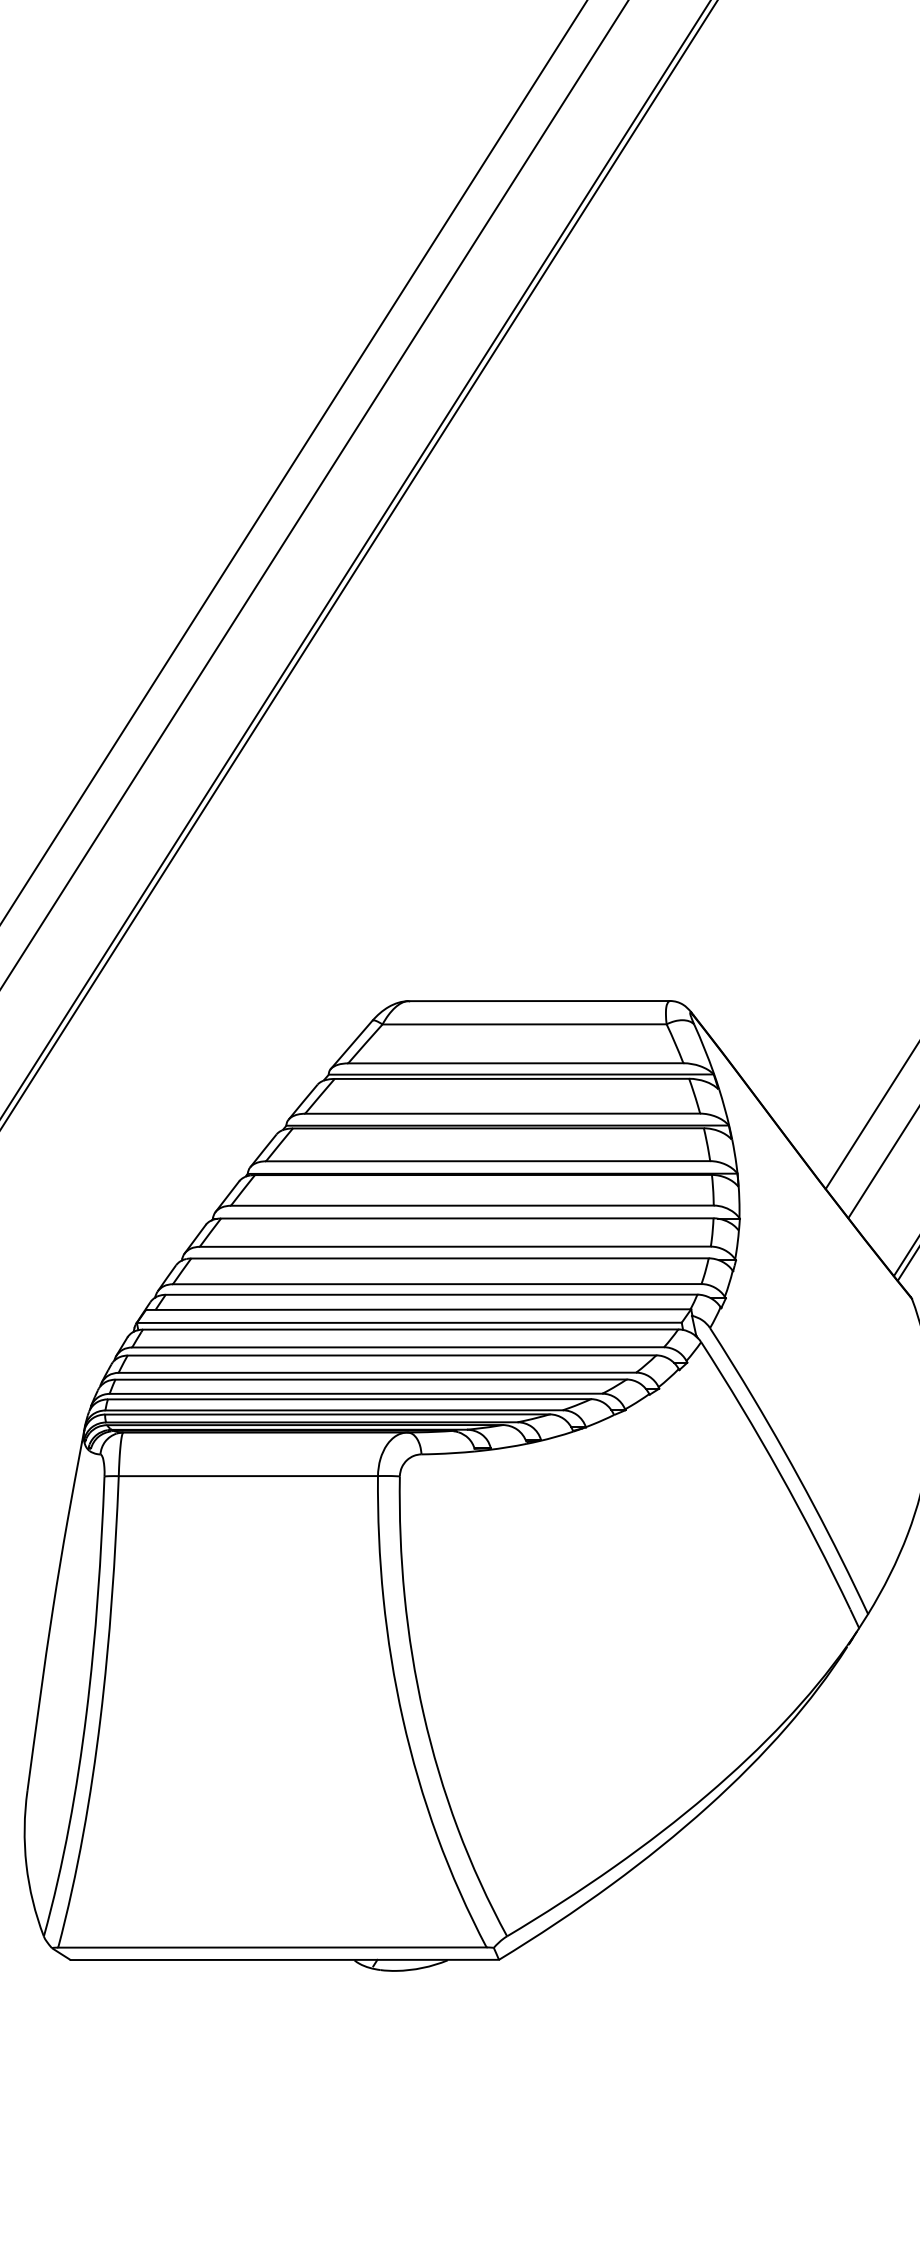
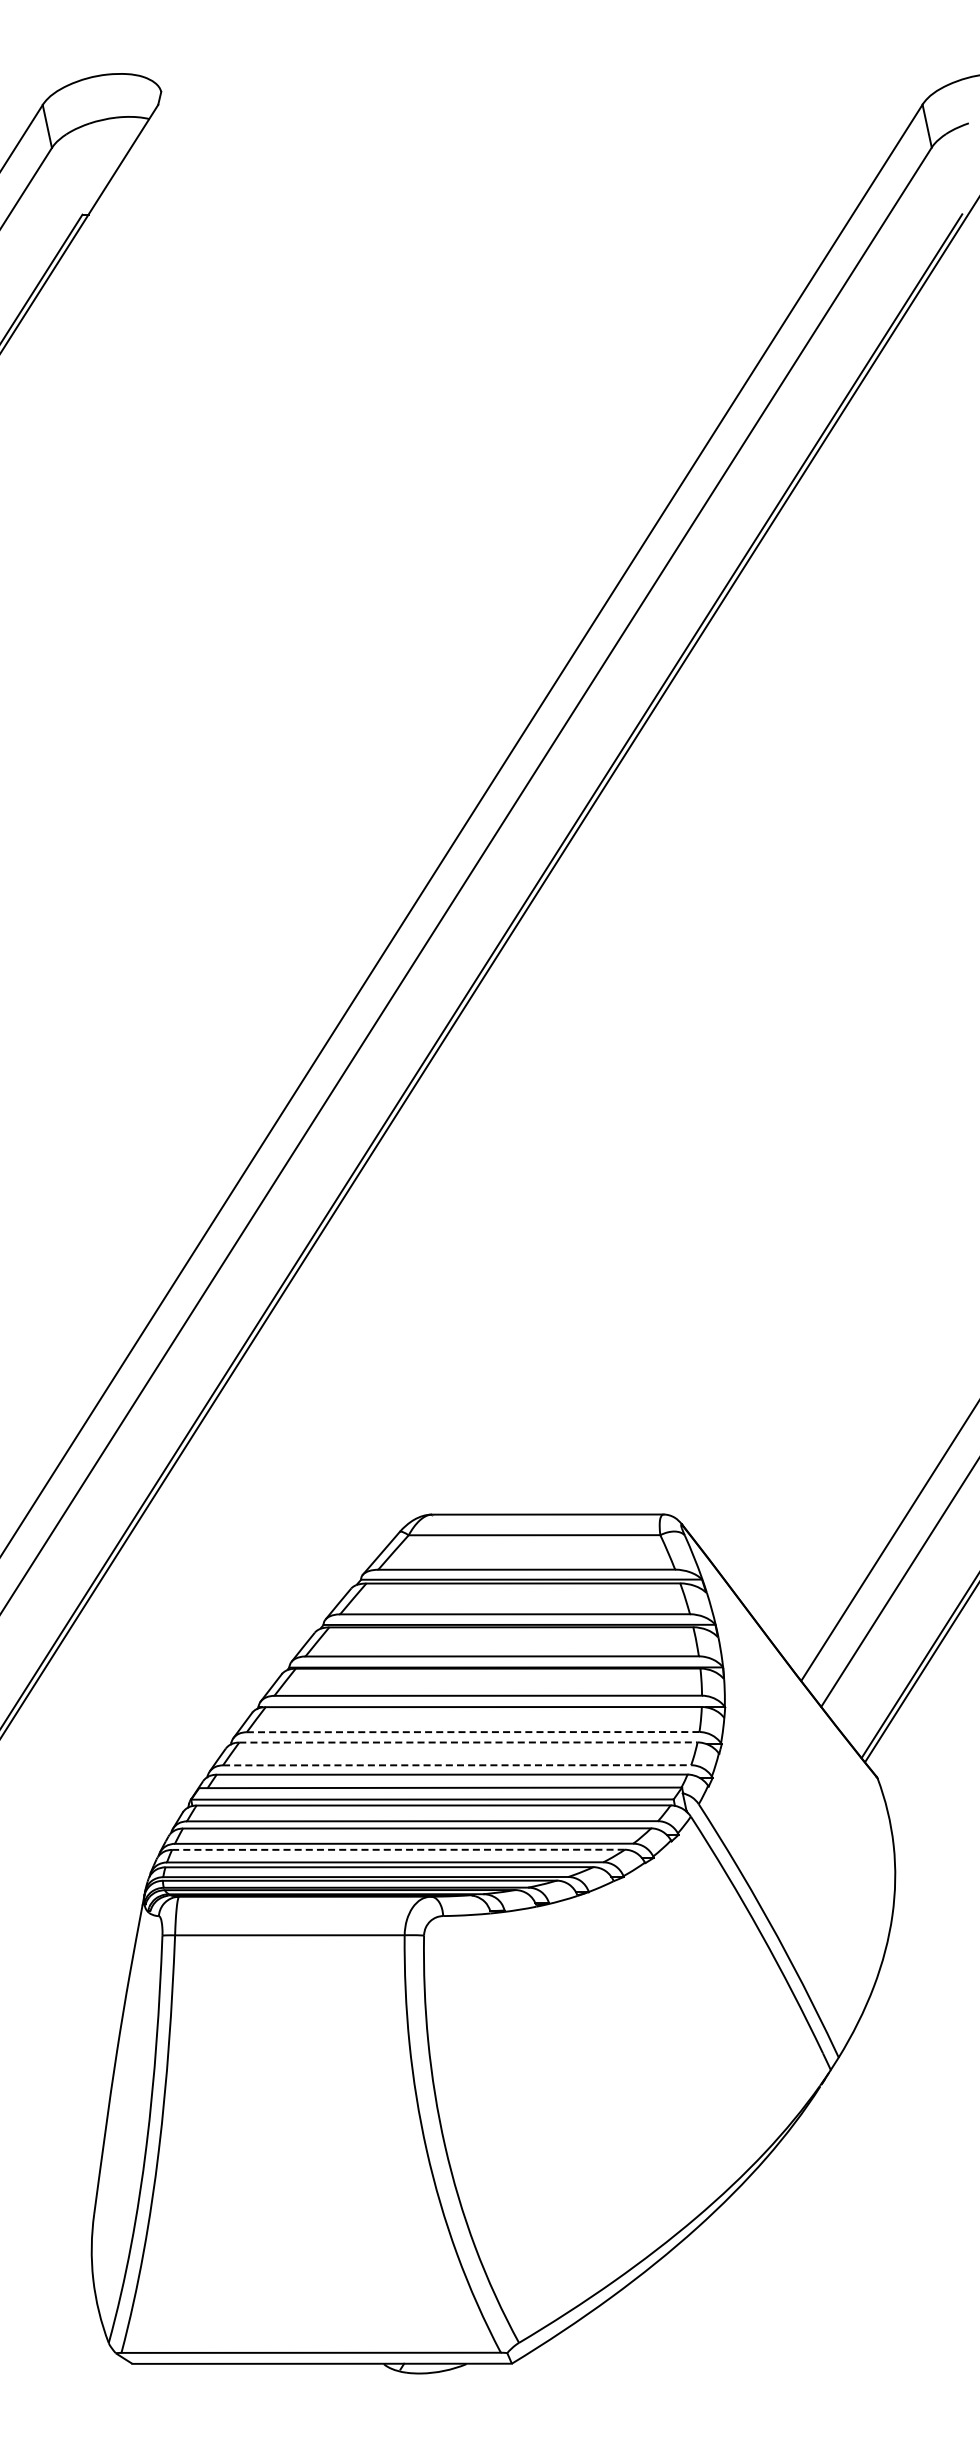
line: (455, 1247) -> (473, 1732), solid -> dashed
line: (450, 1258) -> (468, 1742), solid -> dashed
line: (437, 1284) -> (457, 1765), solid -> dashed
line: (372, 1379) -> (399, 1849), solid -> dashed

